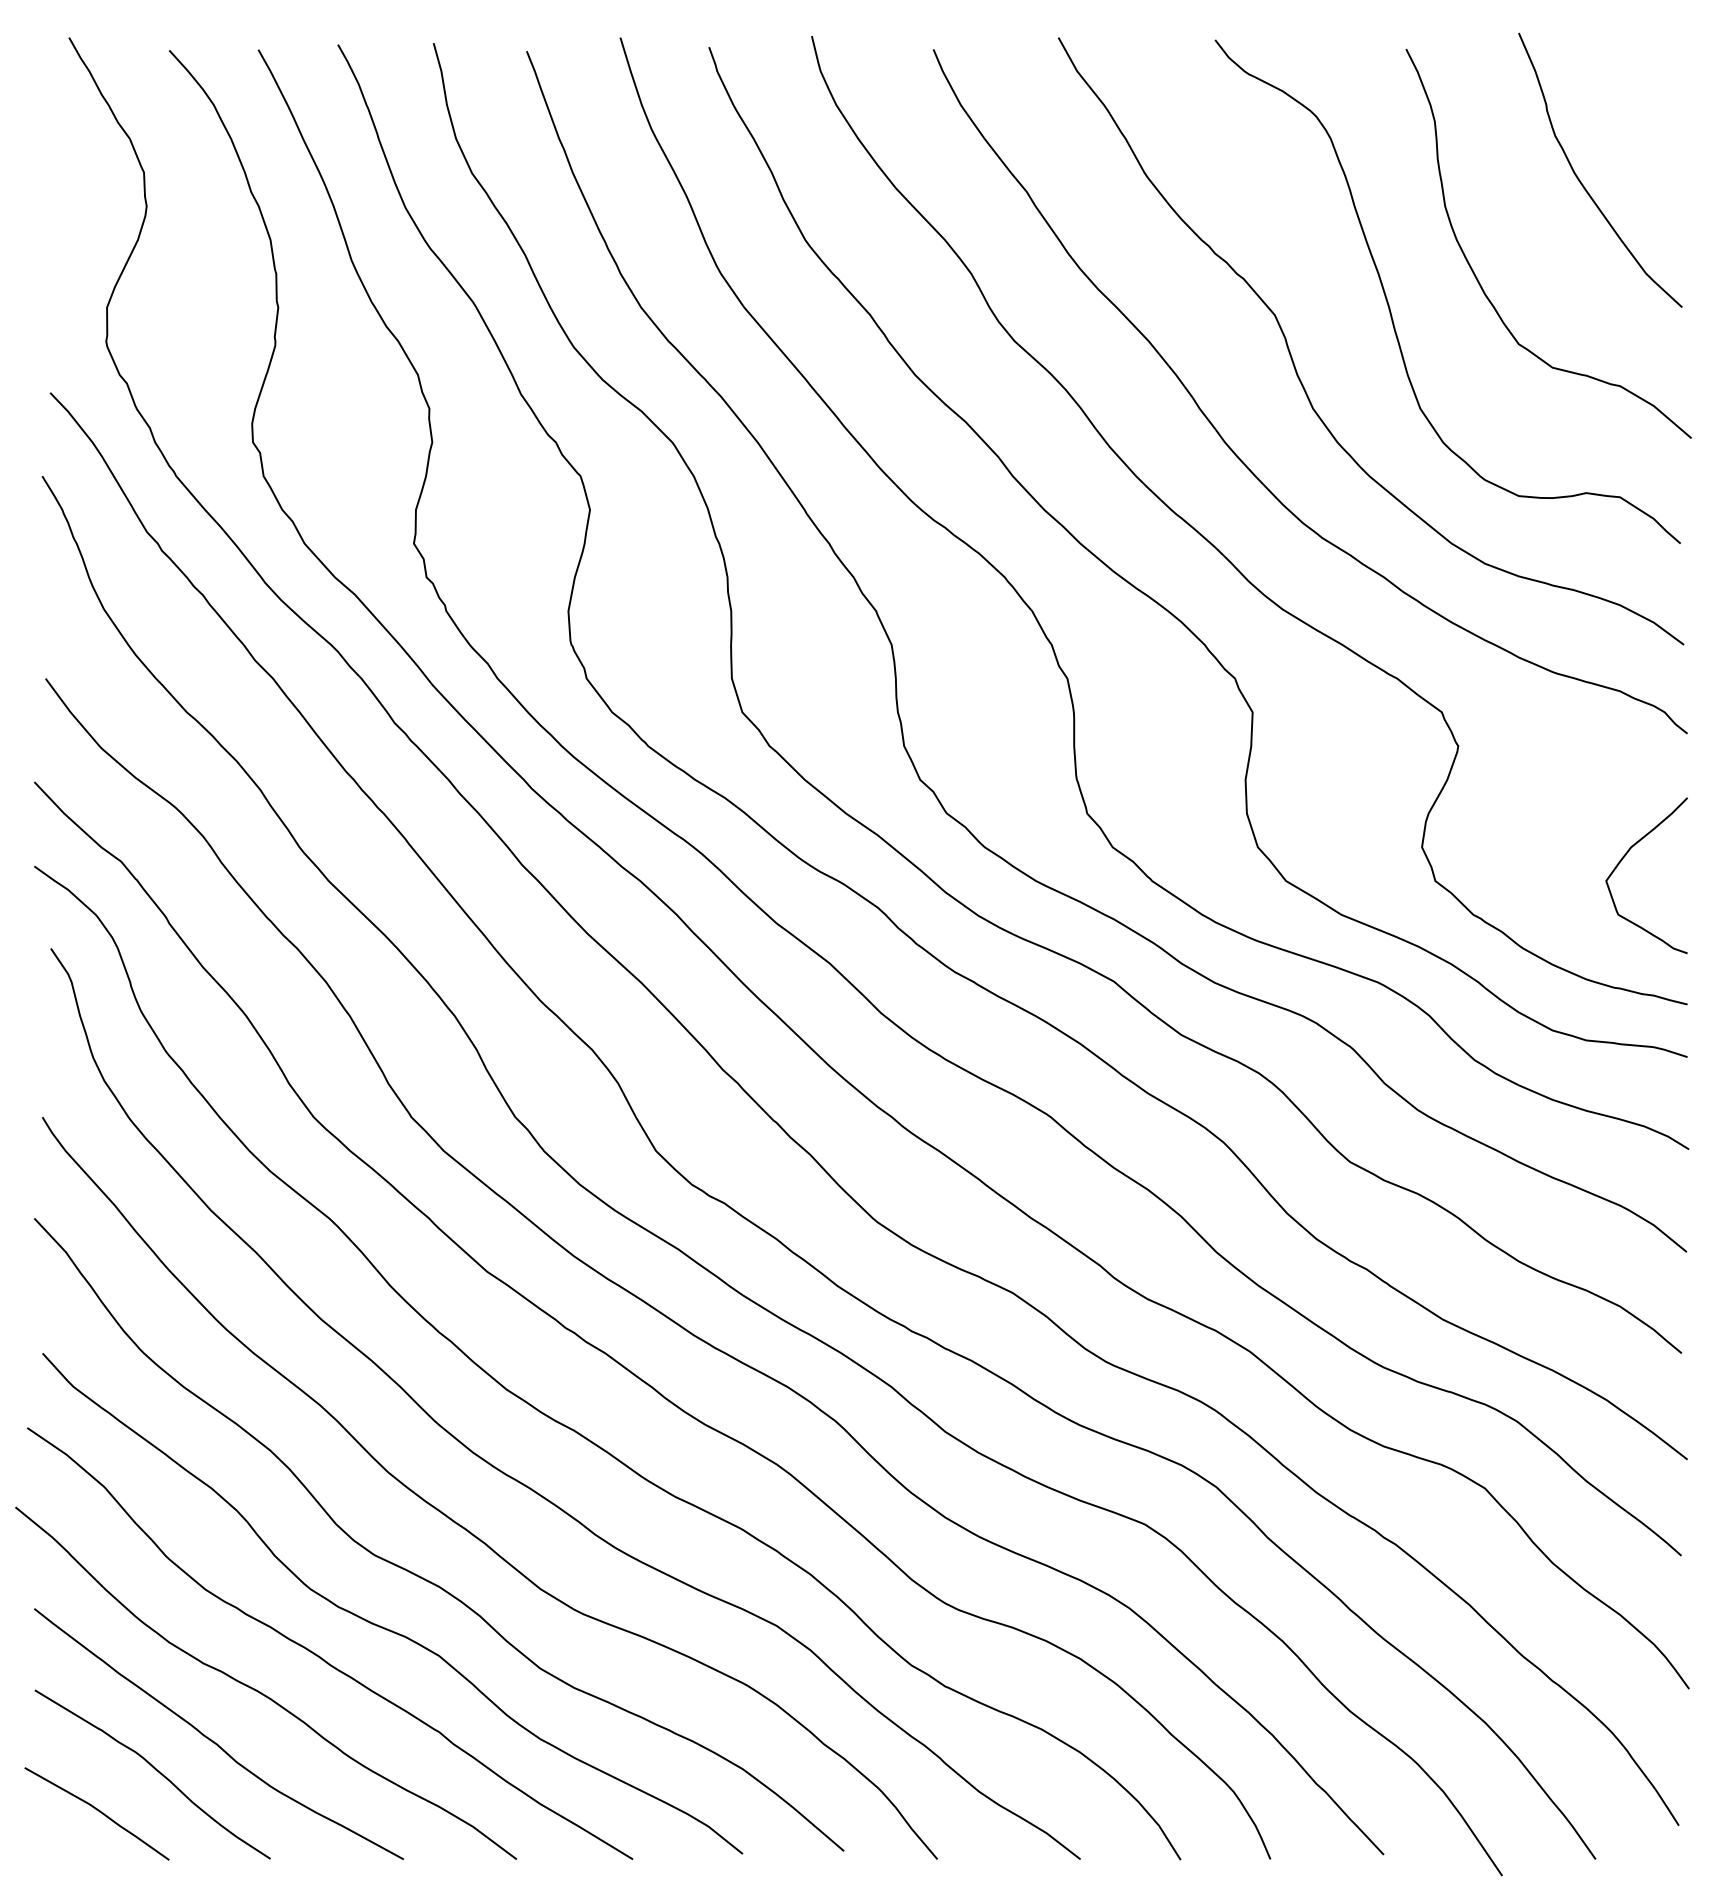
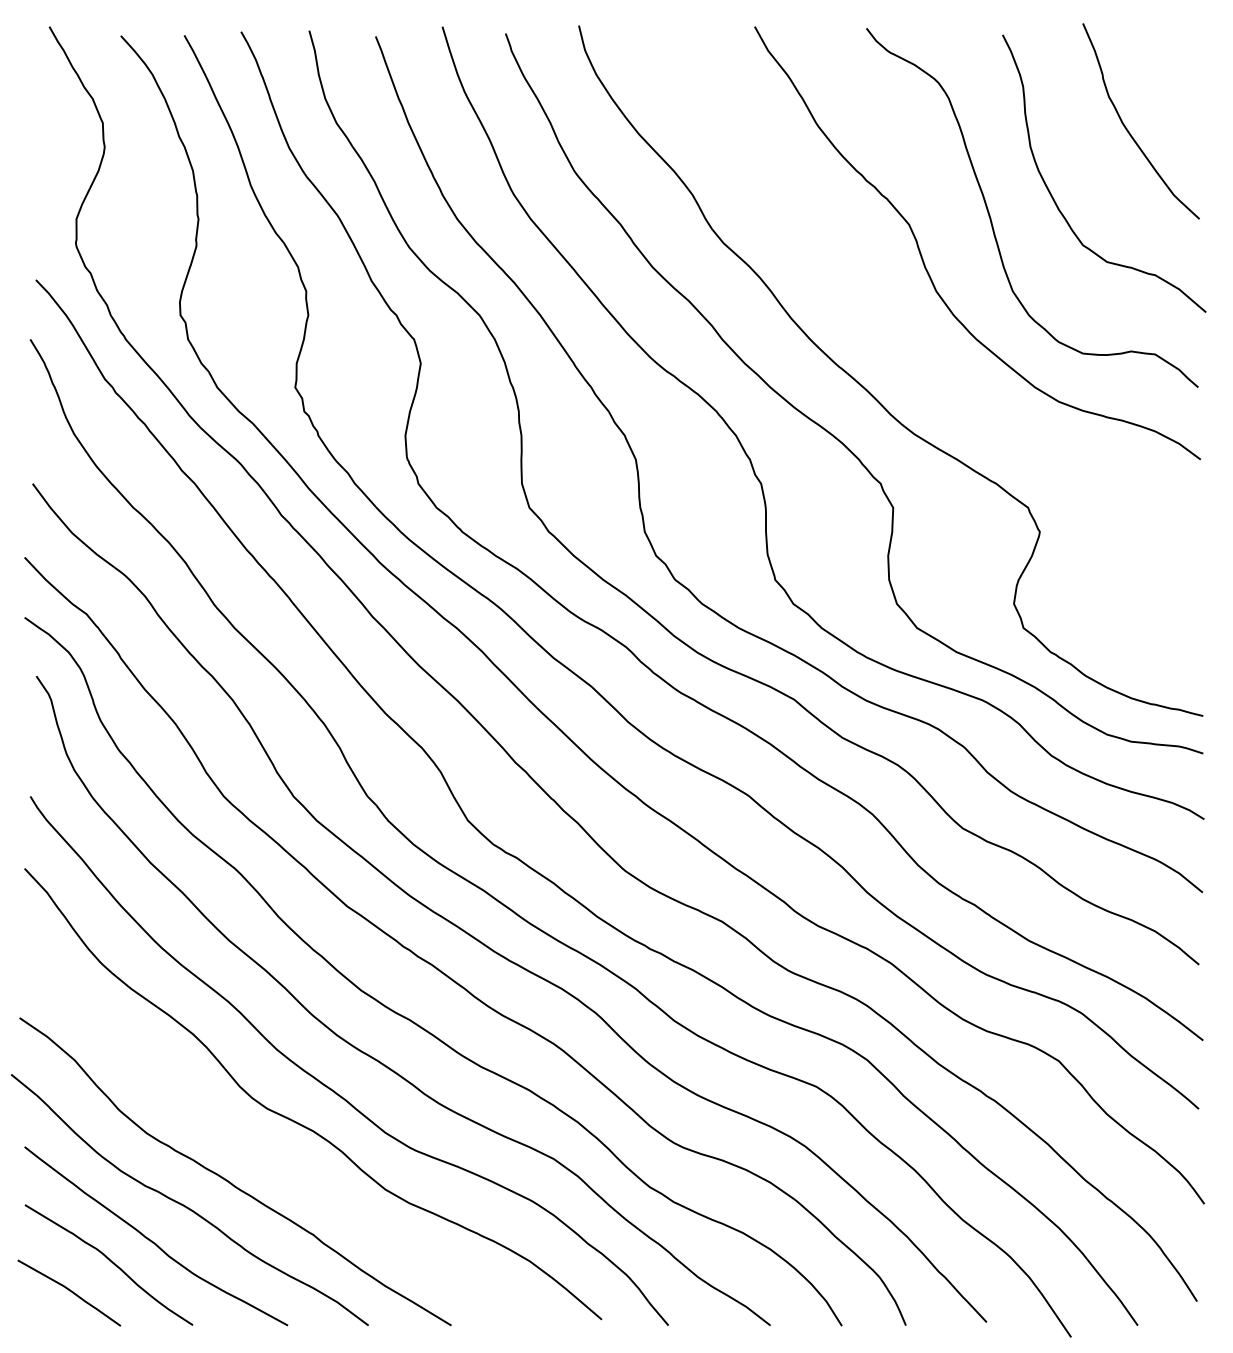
curve: (1236, 452) -> (881, 322), removed
curve: (1621, 862) -> (1156, 614), removed
curve: (380, 1625) -> (271, 1158), removed

